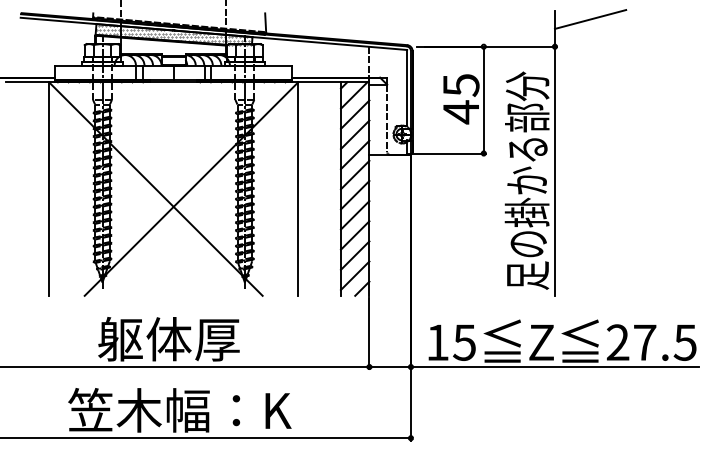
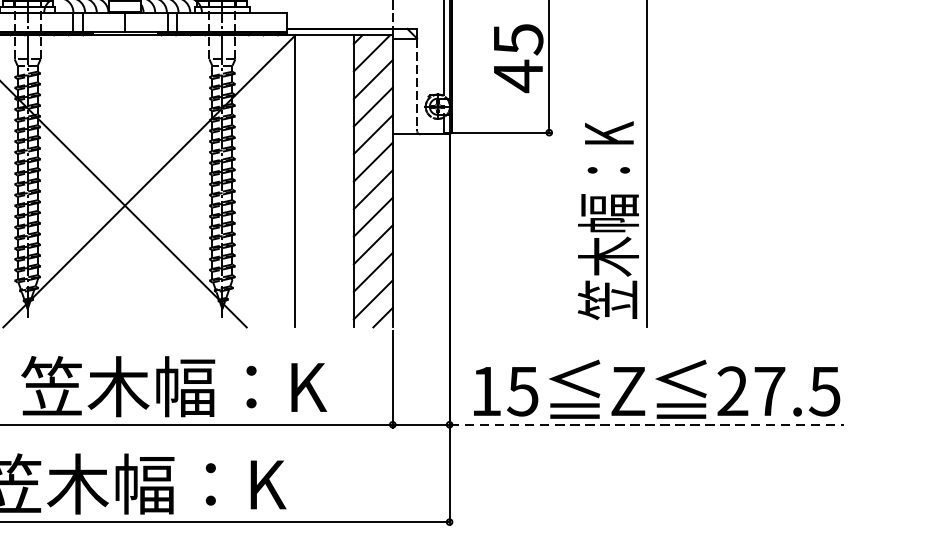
text: (526, 180) -> (607, 169), 足の掛かる部分 -> 笠木幅：K
text: (209, 338) -> (174, 385), 躯体厚 -> 笠木幅：K
line: (555, 367) -> (647, 425), solid -> dashed

